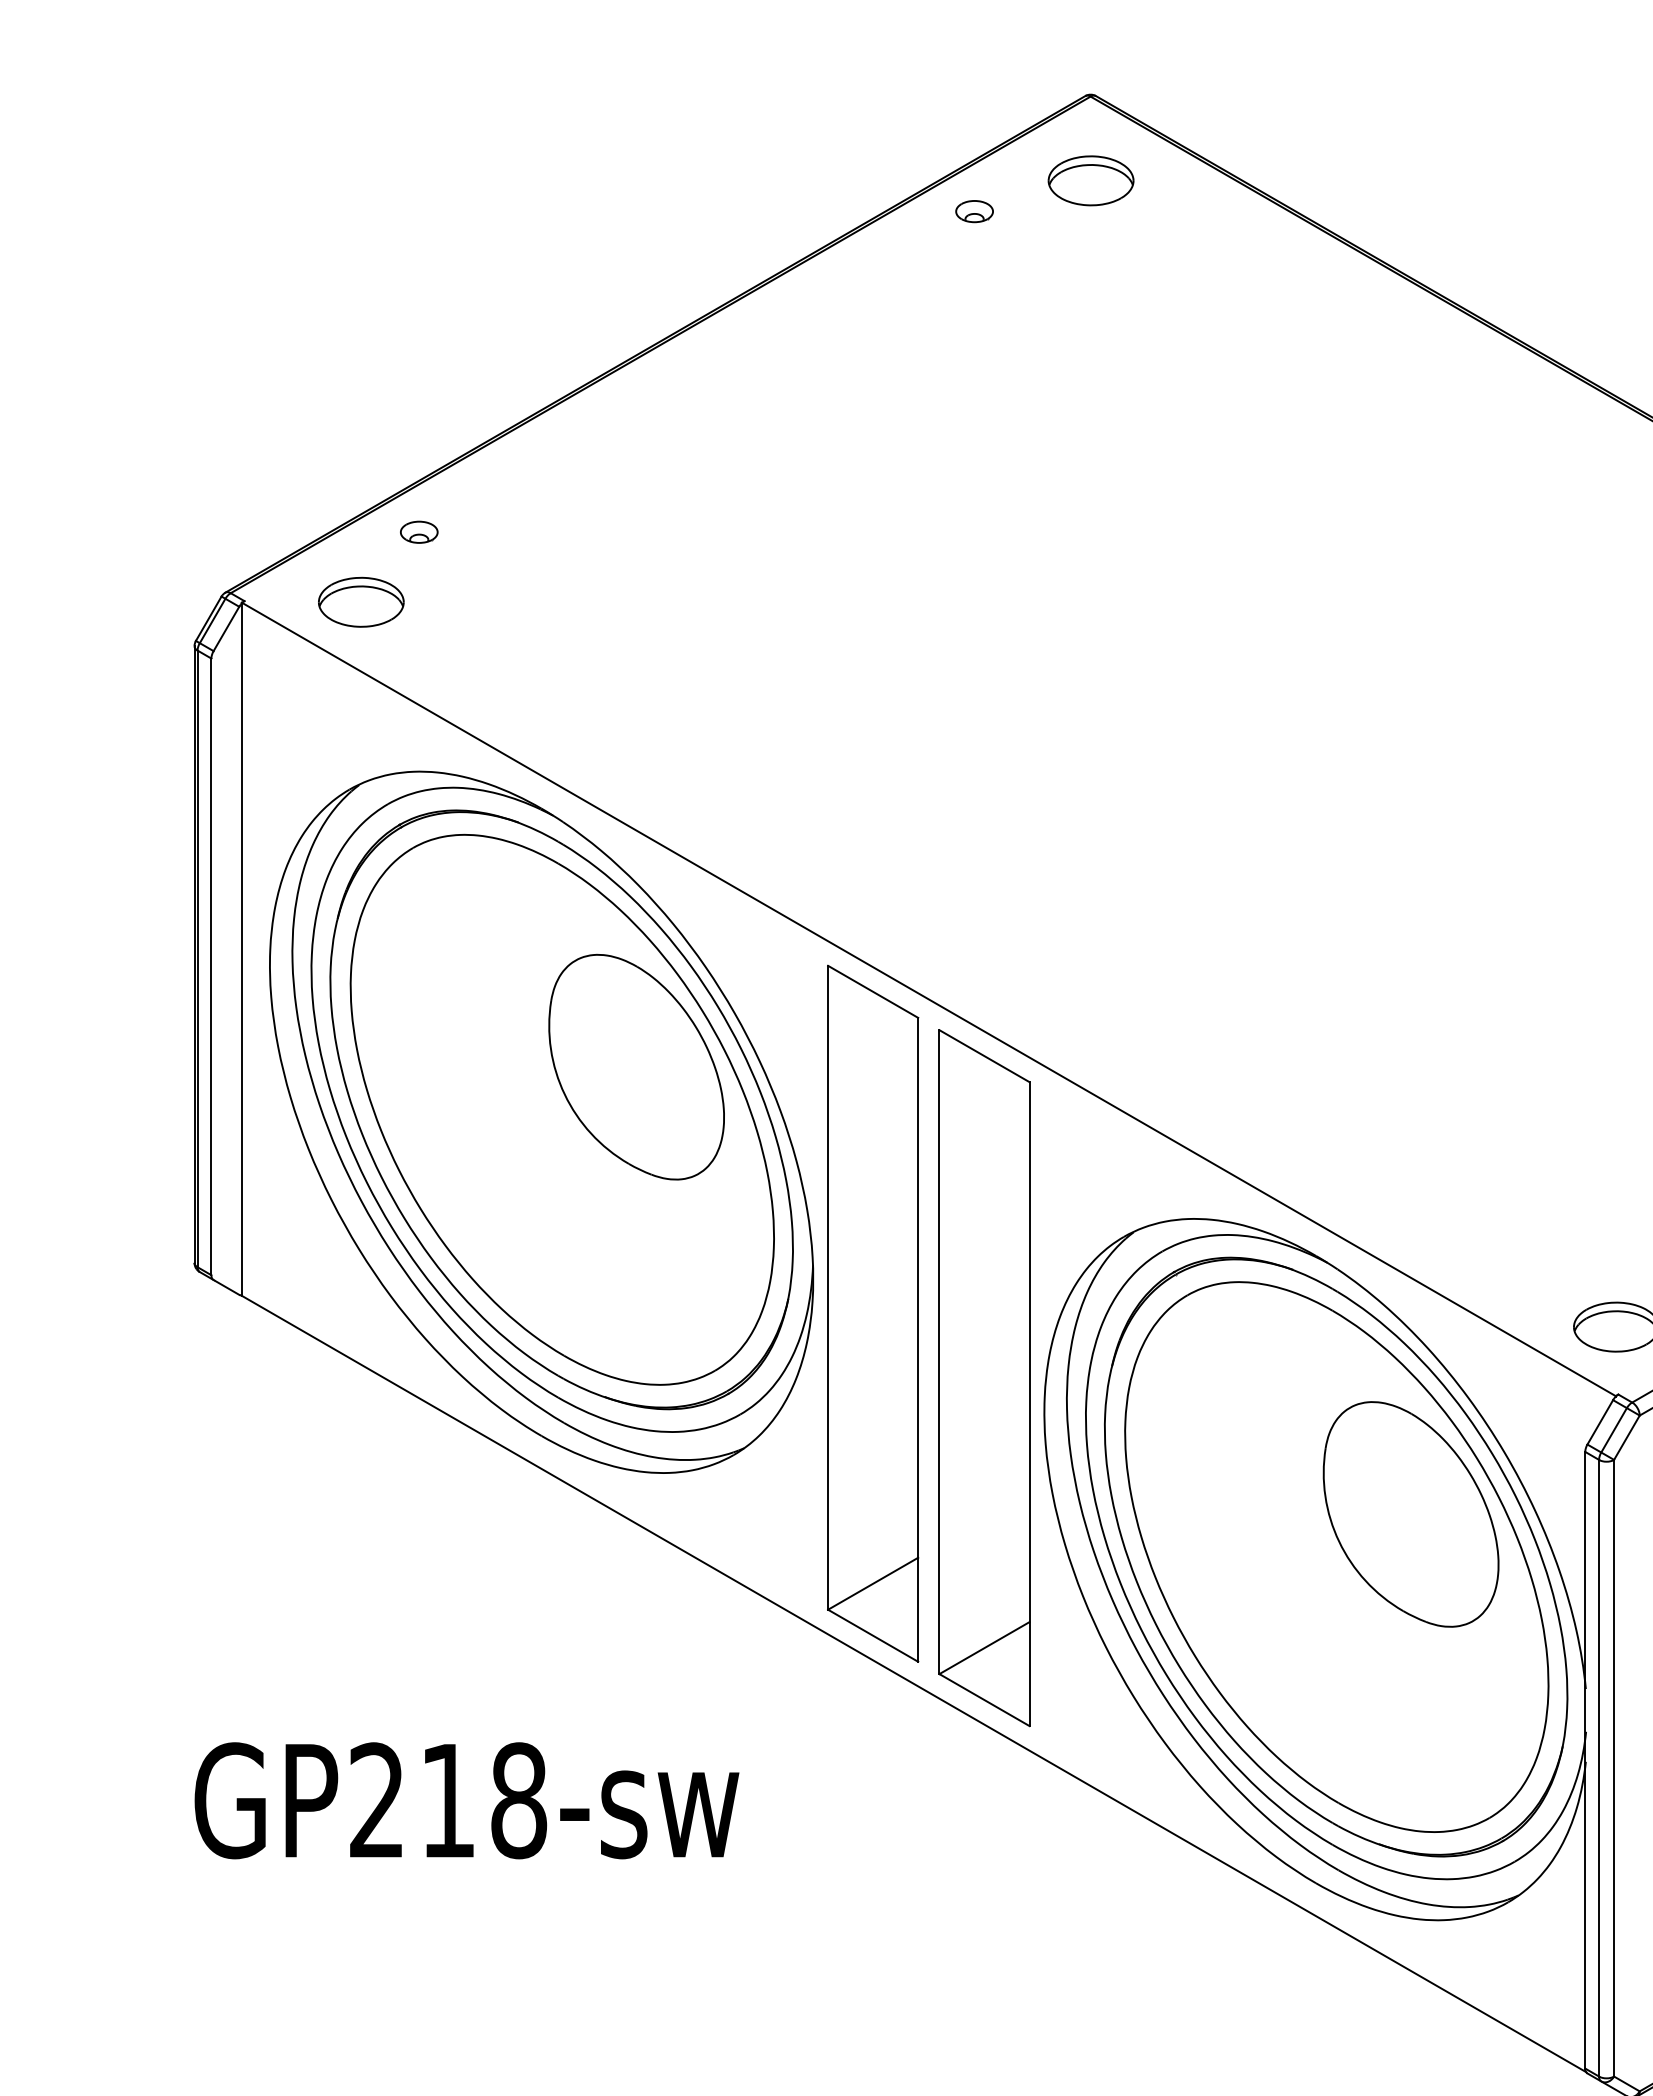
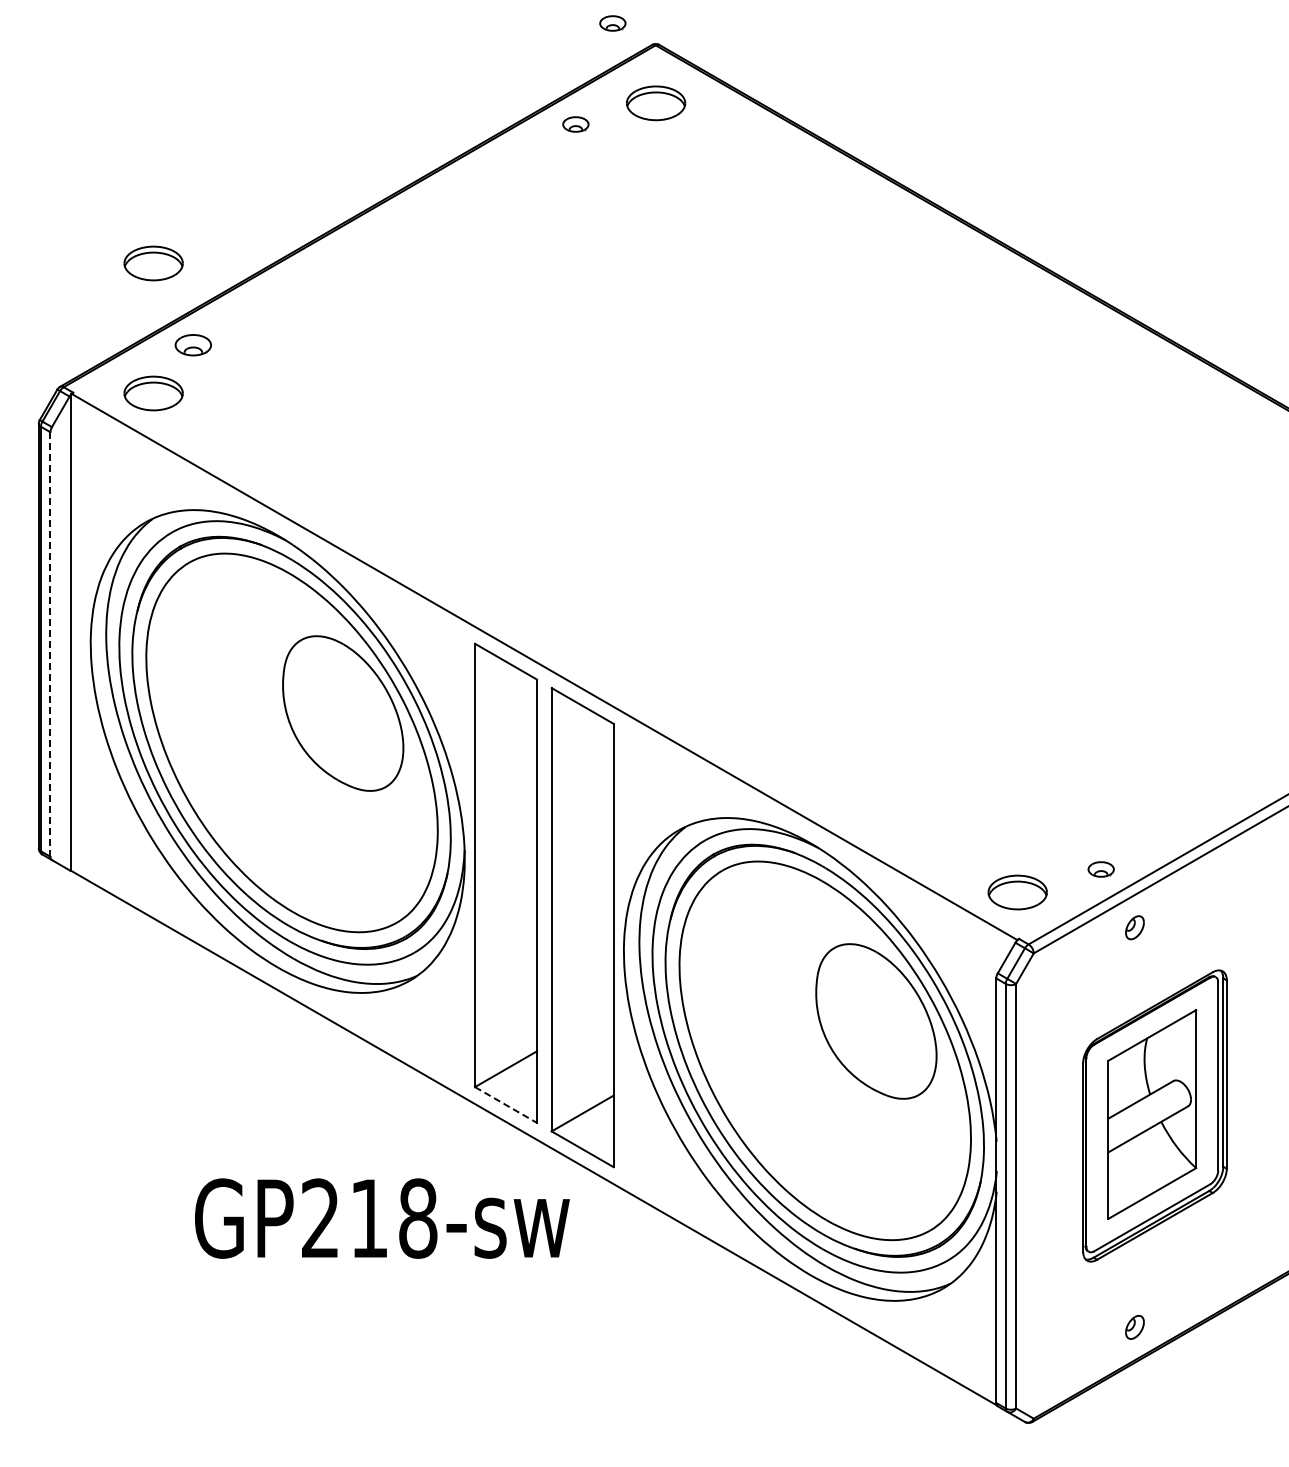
part: (1027, 64) -> (612, 23), added
part: (361, 413) -> (153, 263), added
part: (419, 532) -> (193, 345), size x1.4
line: (211, 968) -> (50, 645), solid -> dashed
line: (873, 1636) -> (506, 1105), solid -> dashed
text: (467, 1800) -> (382, 1218), moved

